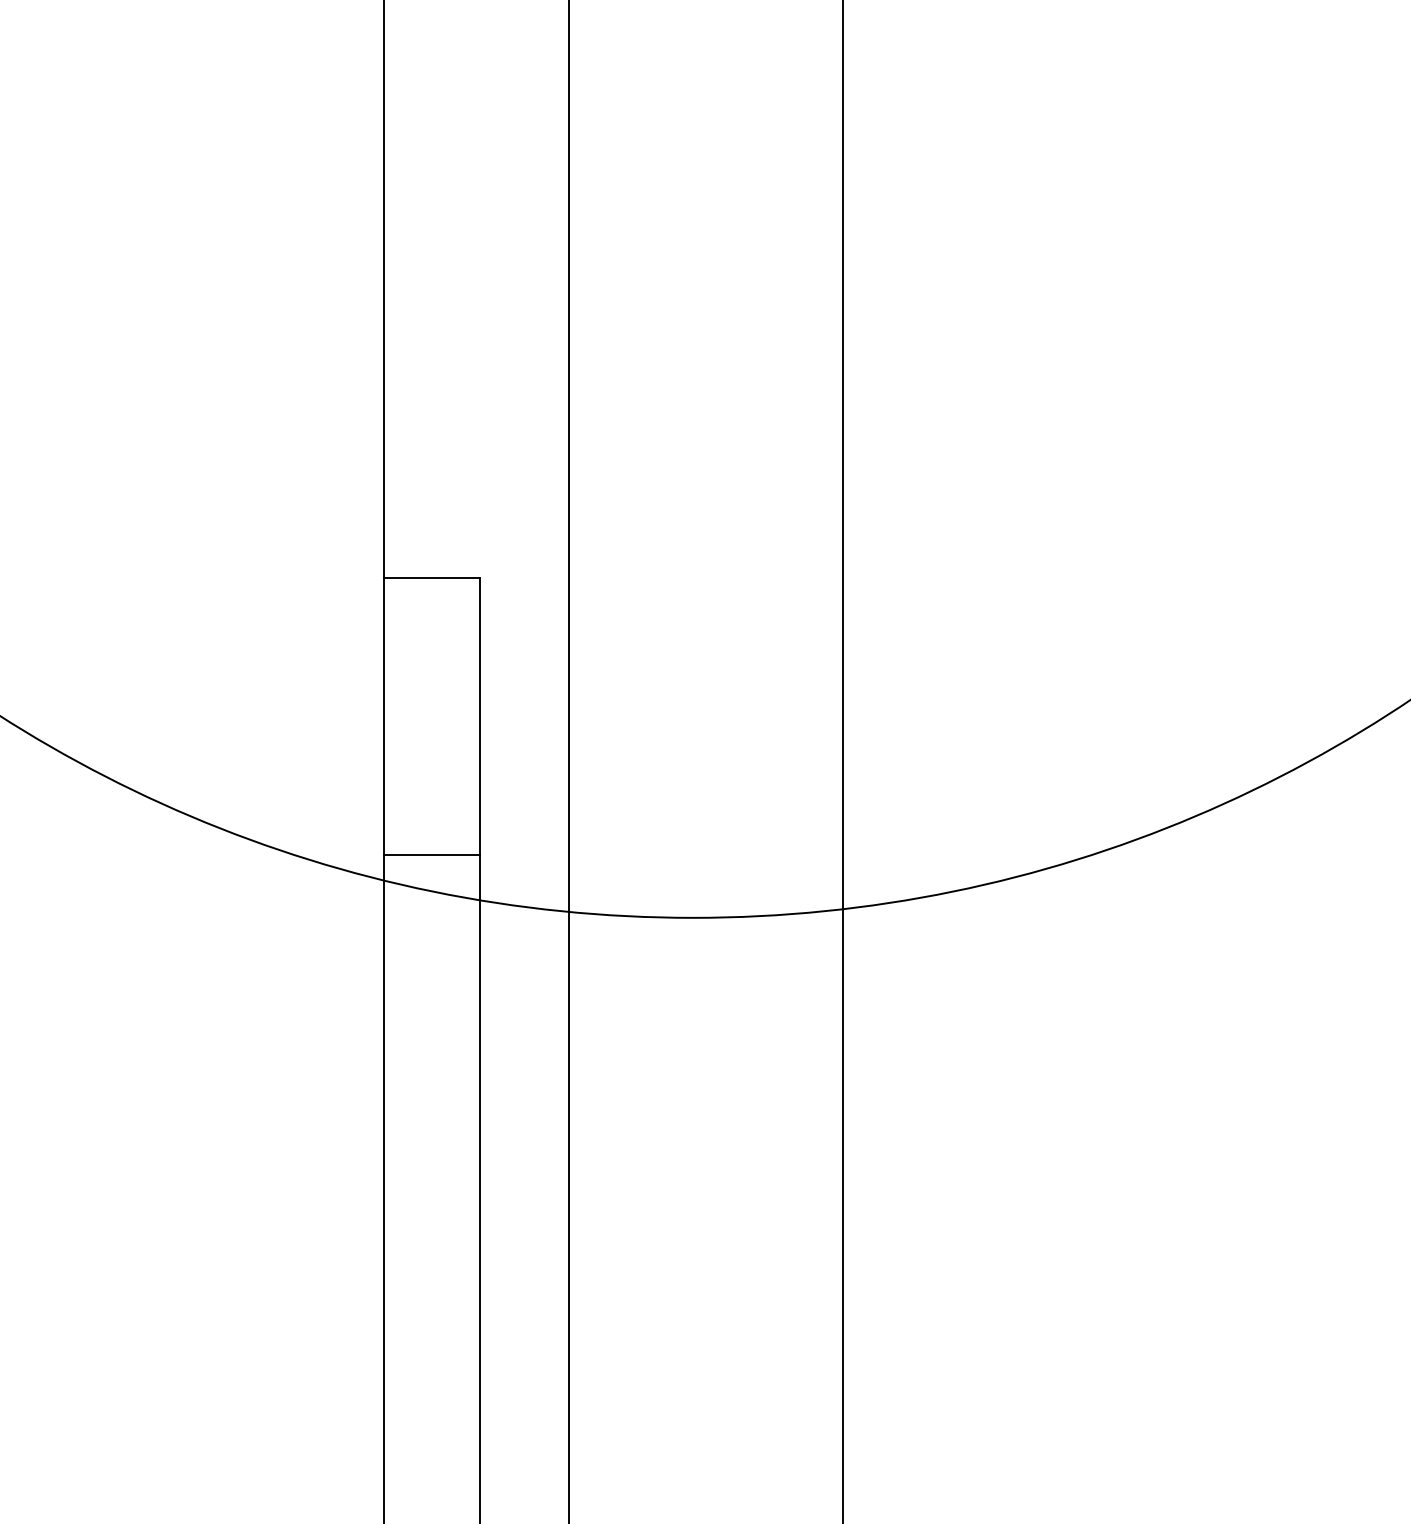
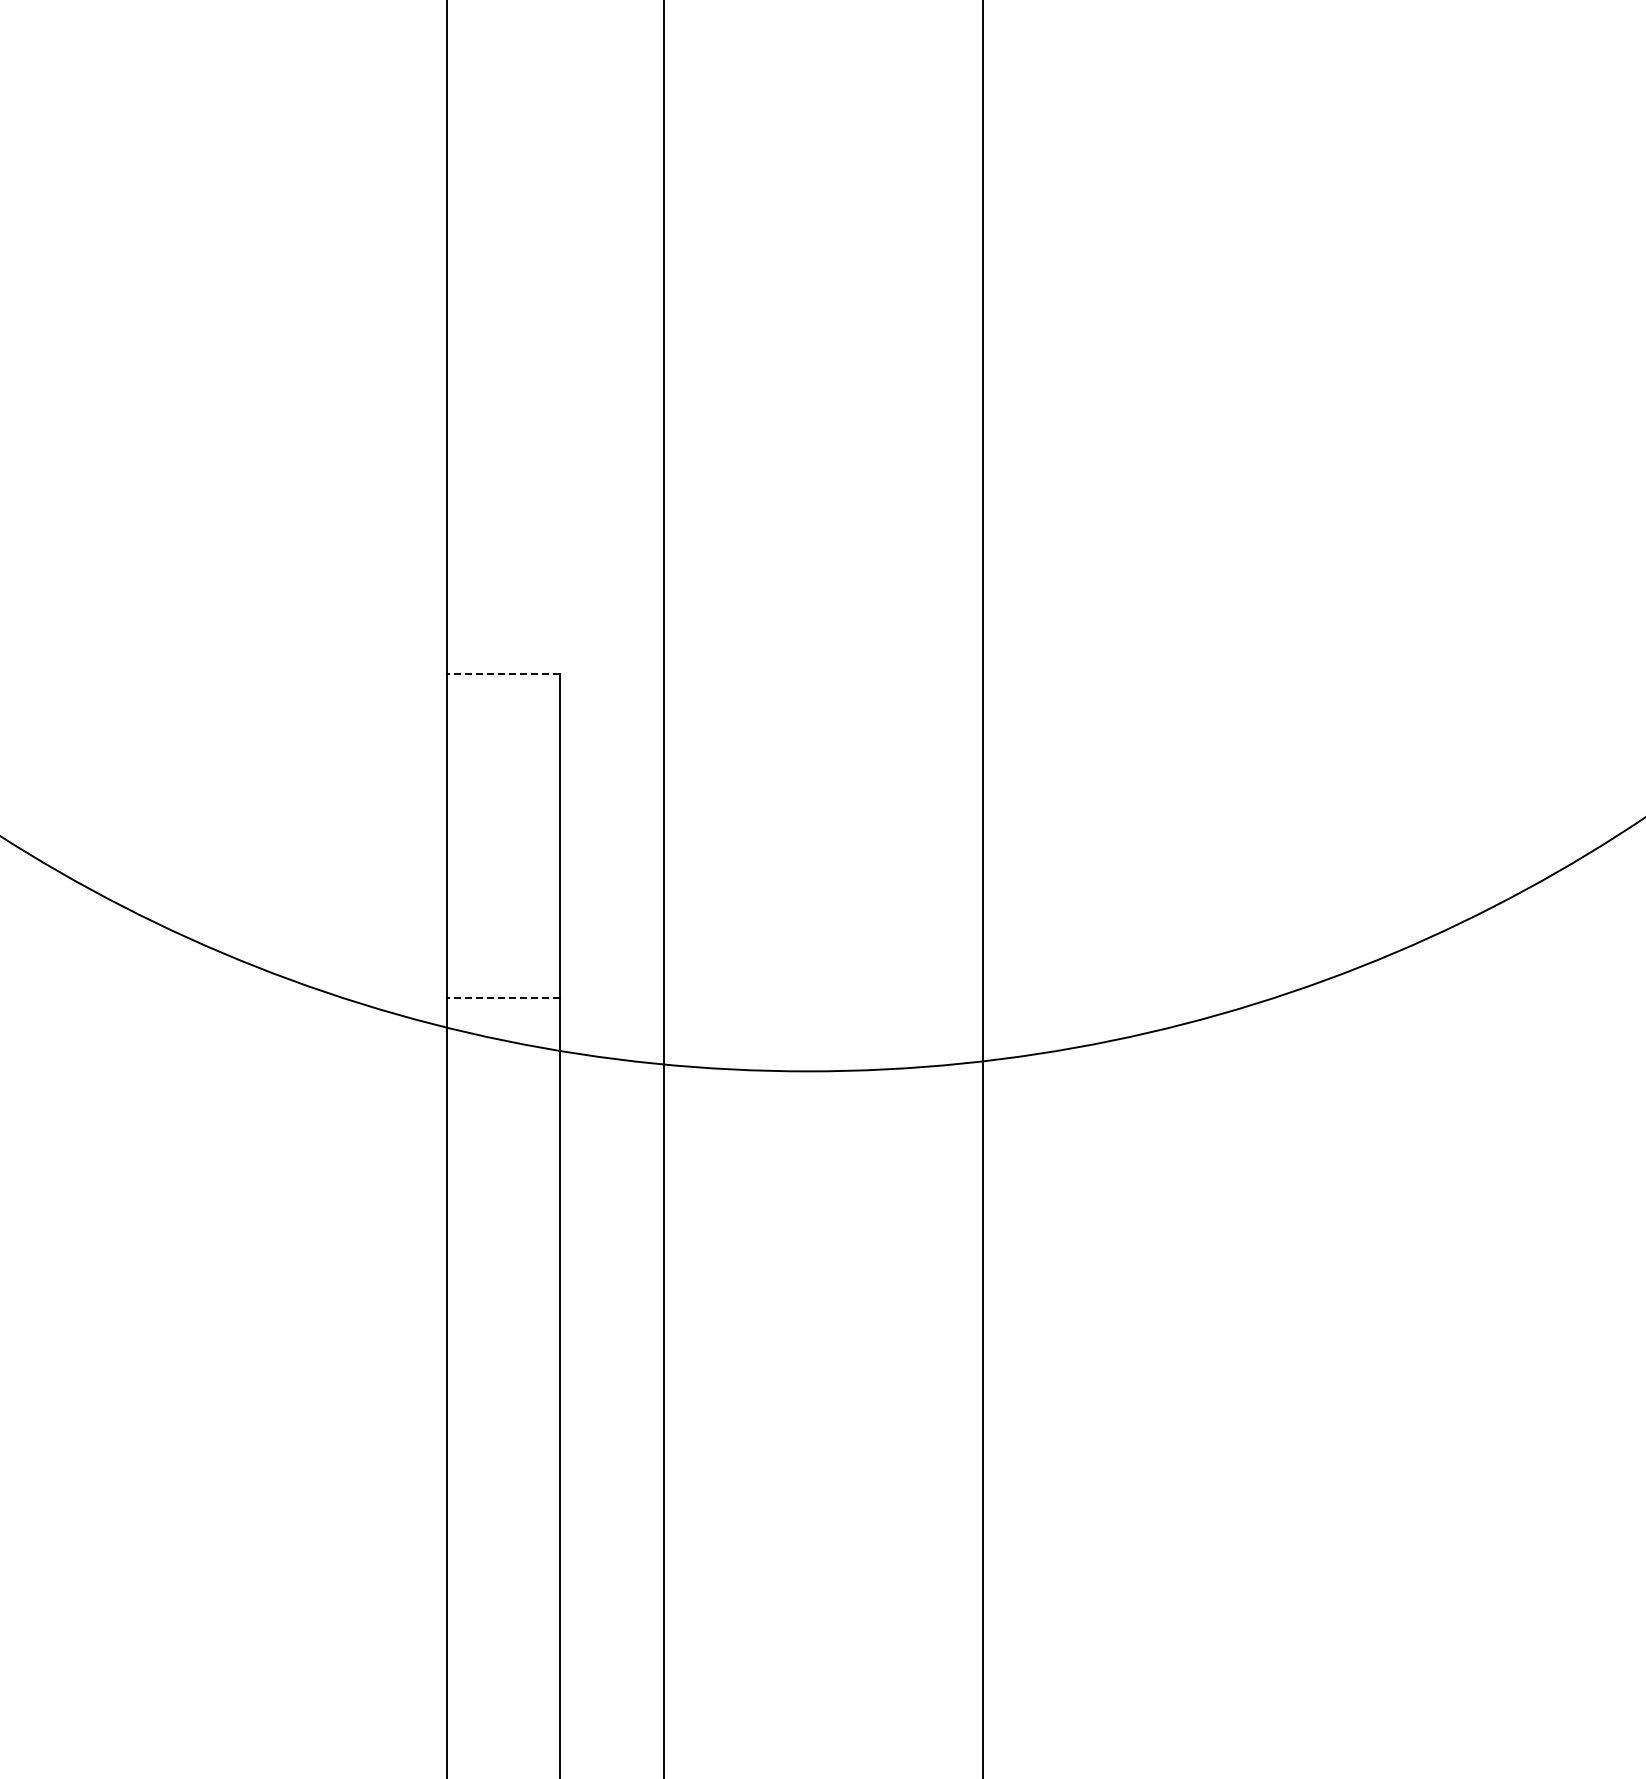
line: (431, 577) -> (503, 674), solid -> dashed
line: (431, 855) -> (503, 998), solid -> dashed

